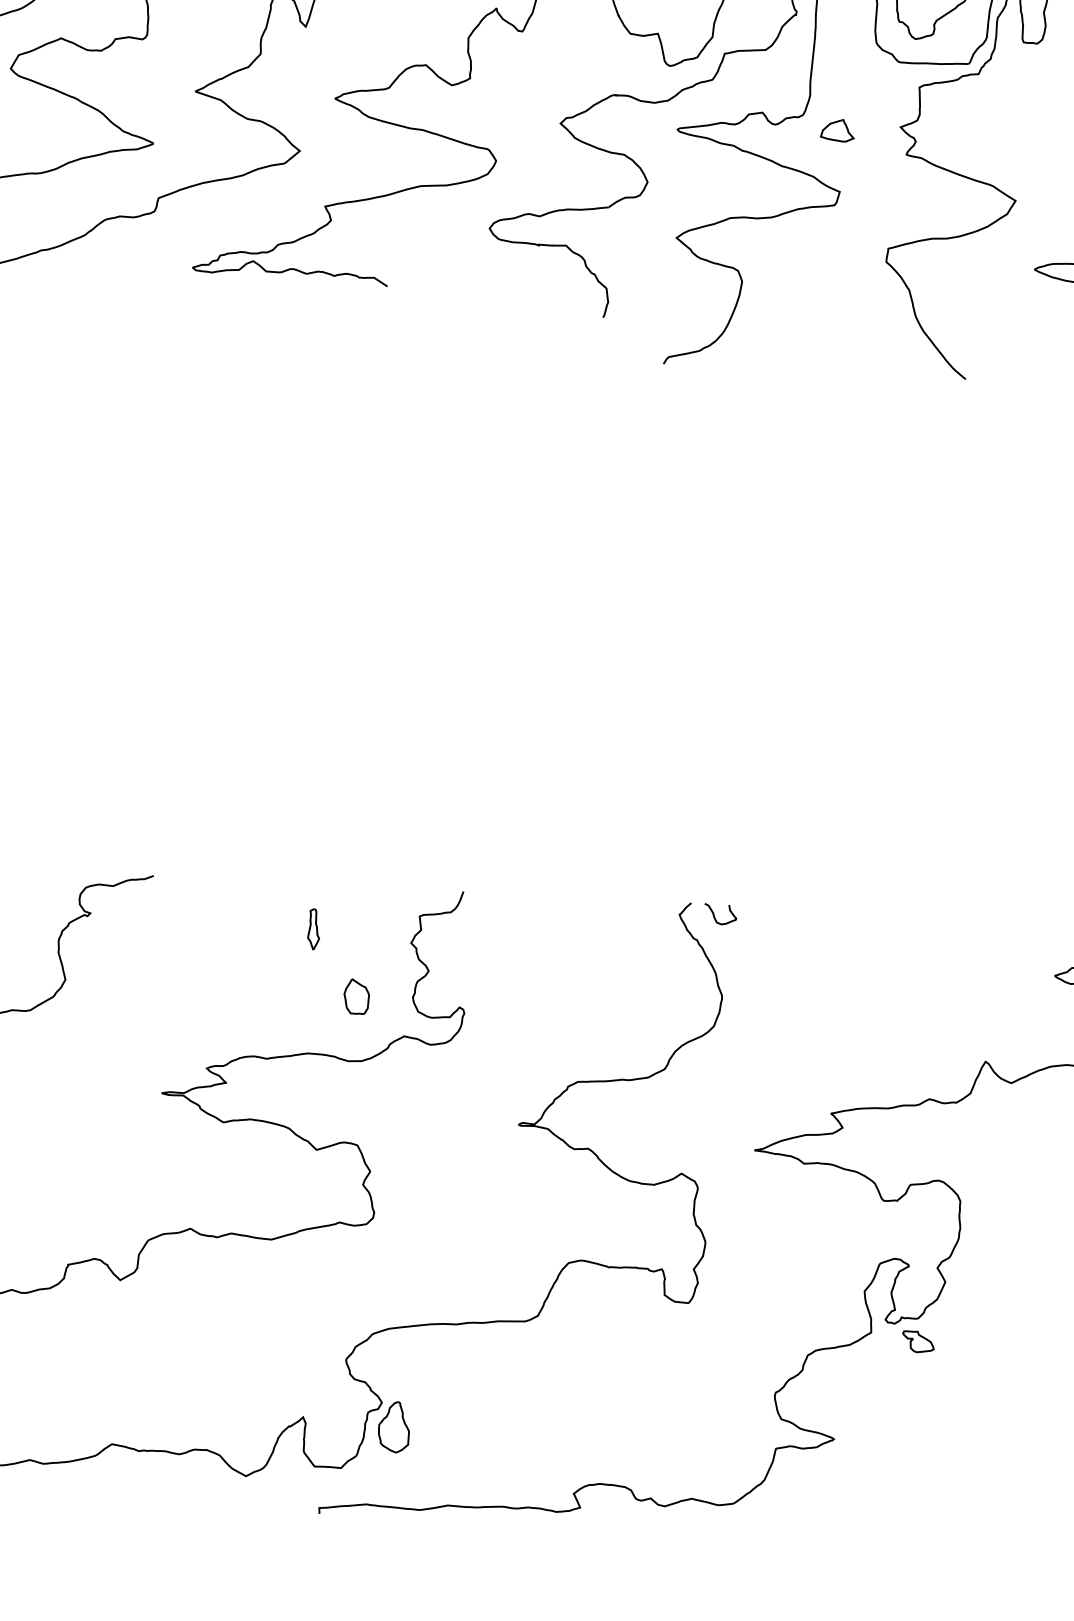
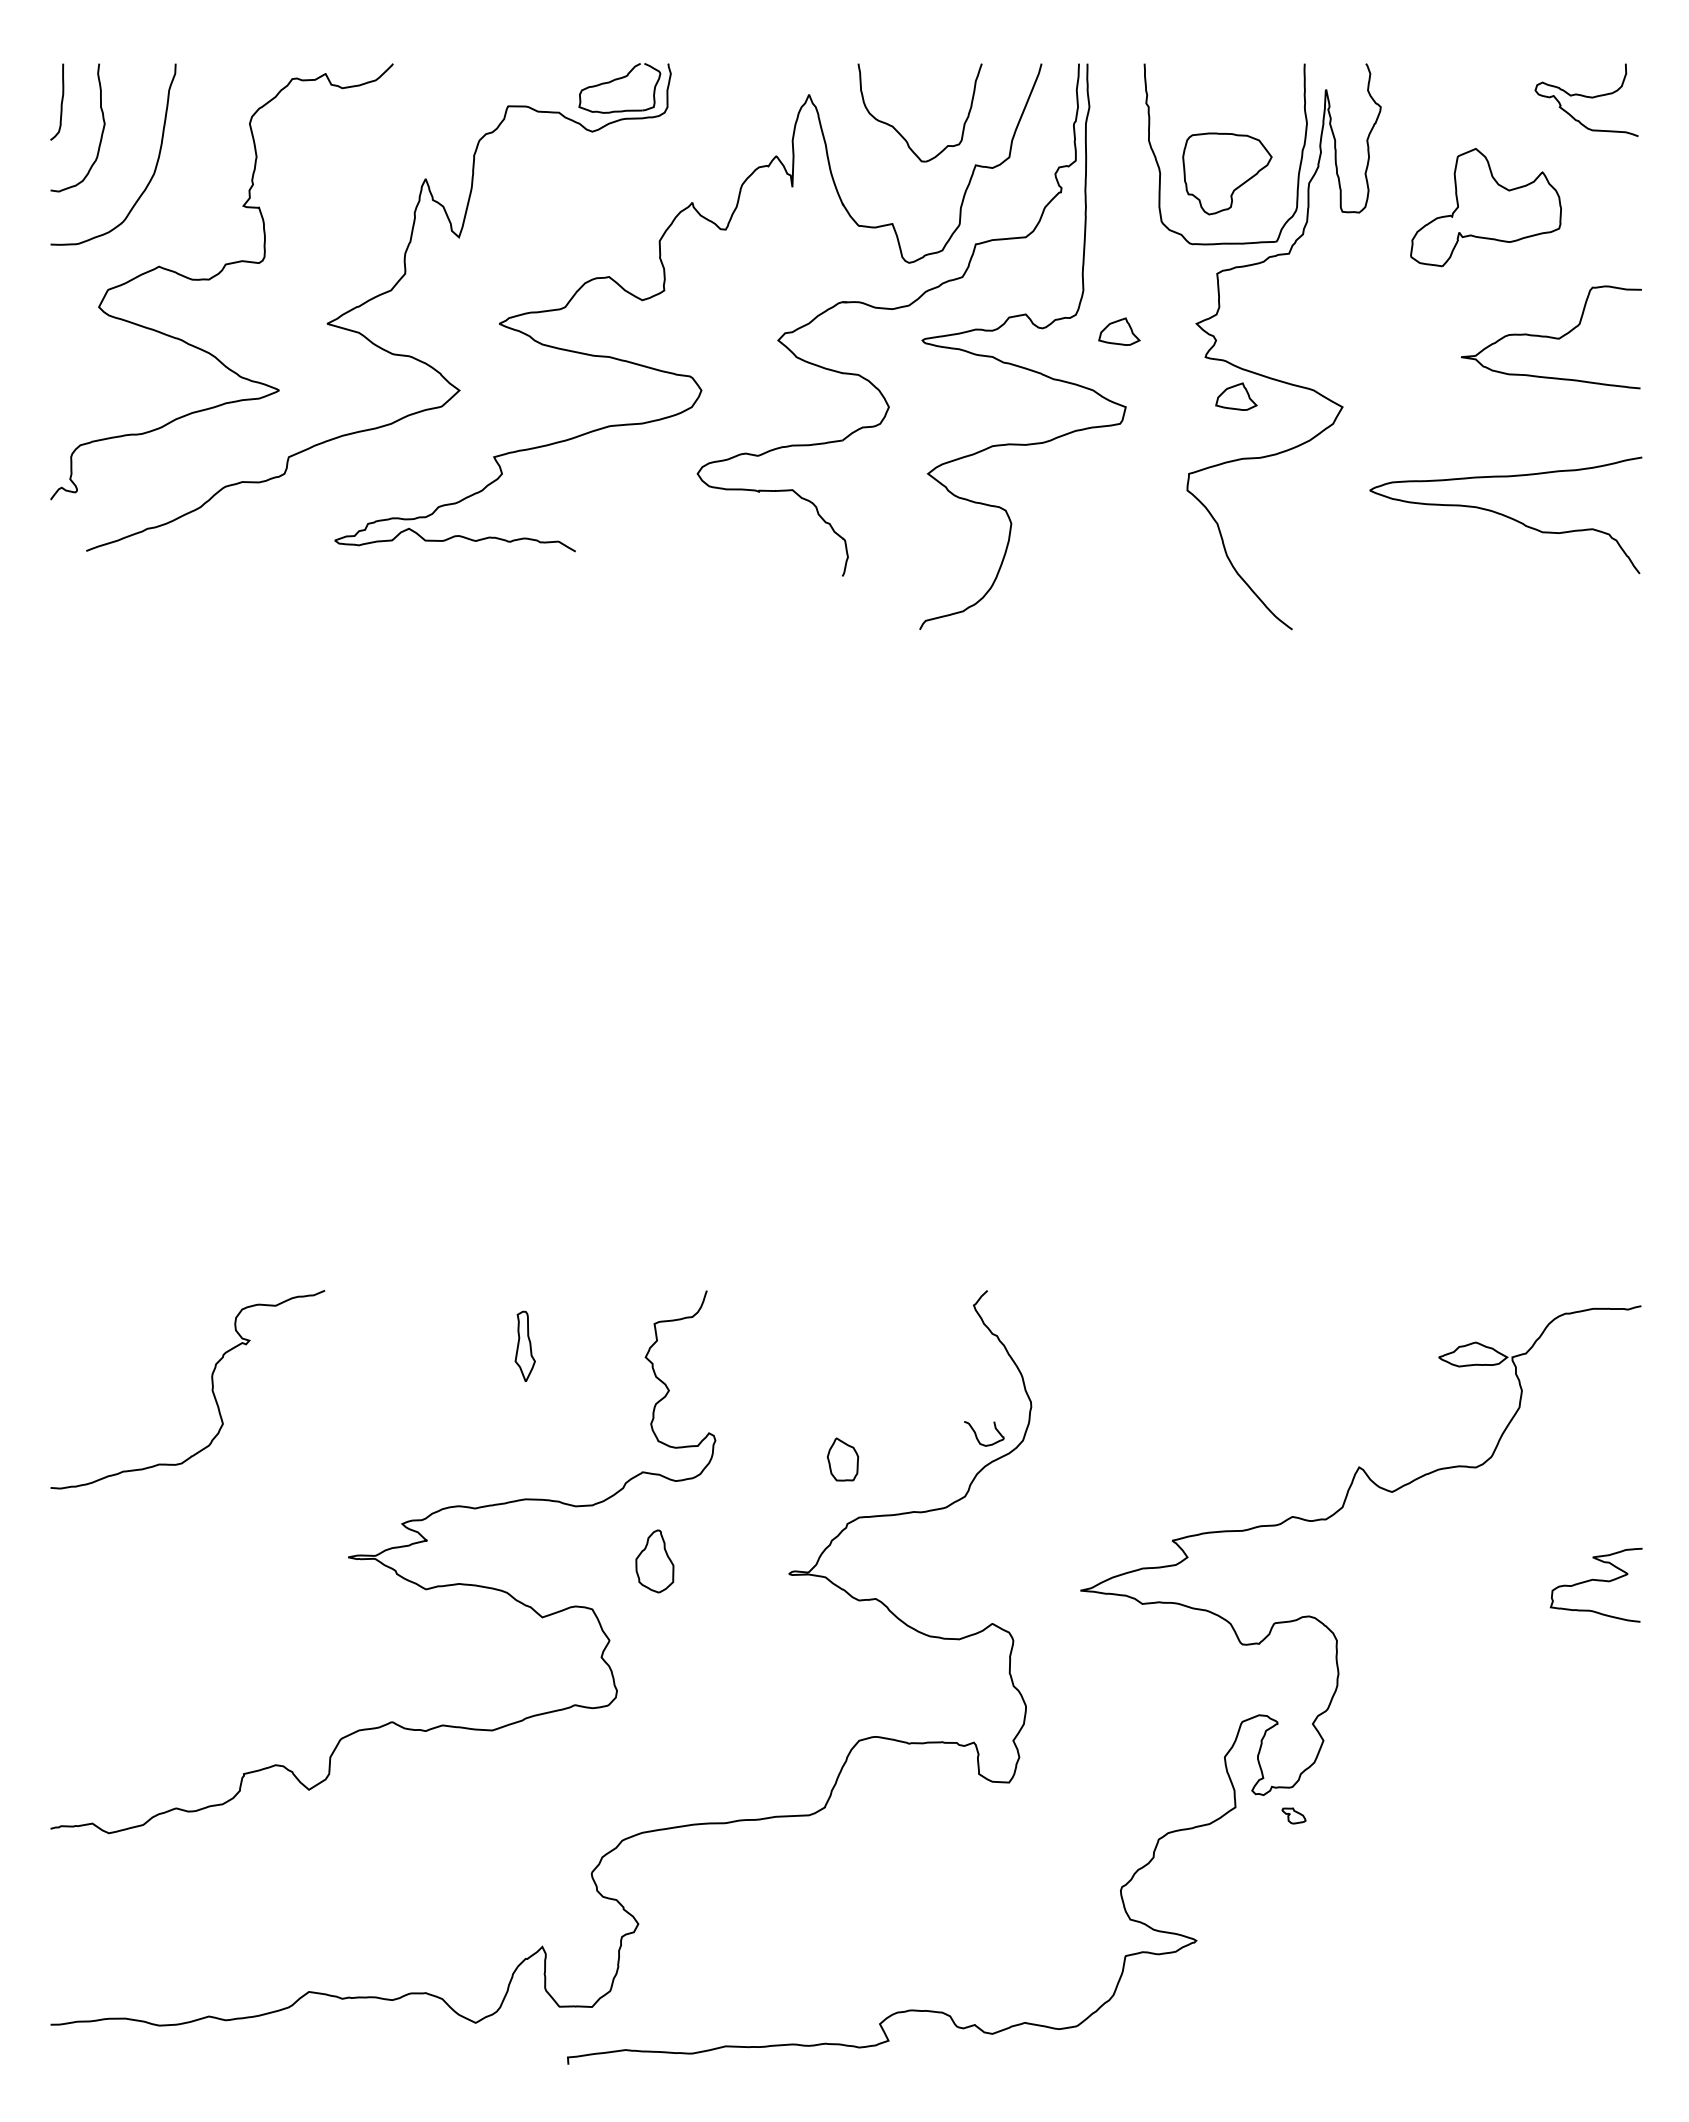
part: (930, 187) -> (1236, 396), added
curve: (715, 916) -> (977, 1436), moved
part: (314, 929) -> (525, 1346), size x1.4
part: (357, 996) -> (843, 1459), moved
part: (917, 1341) -> (1293, 1815), size x0.6
part: (393, 1427) -> (654, 1561), moved

